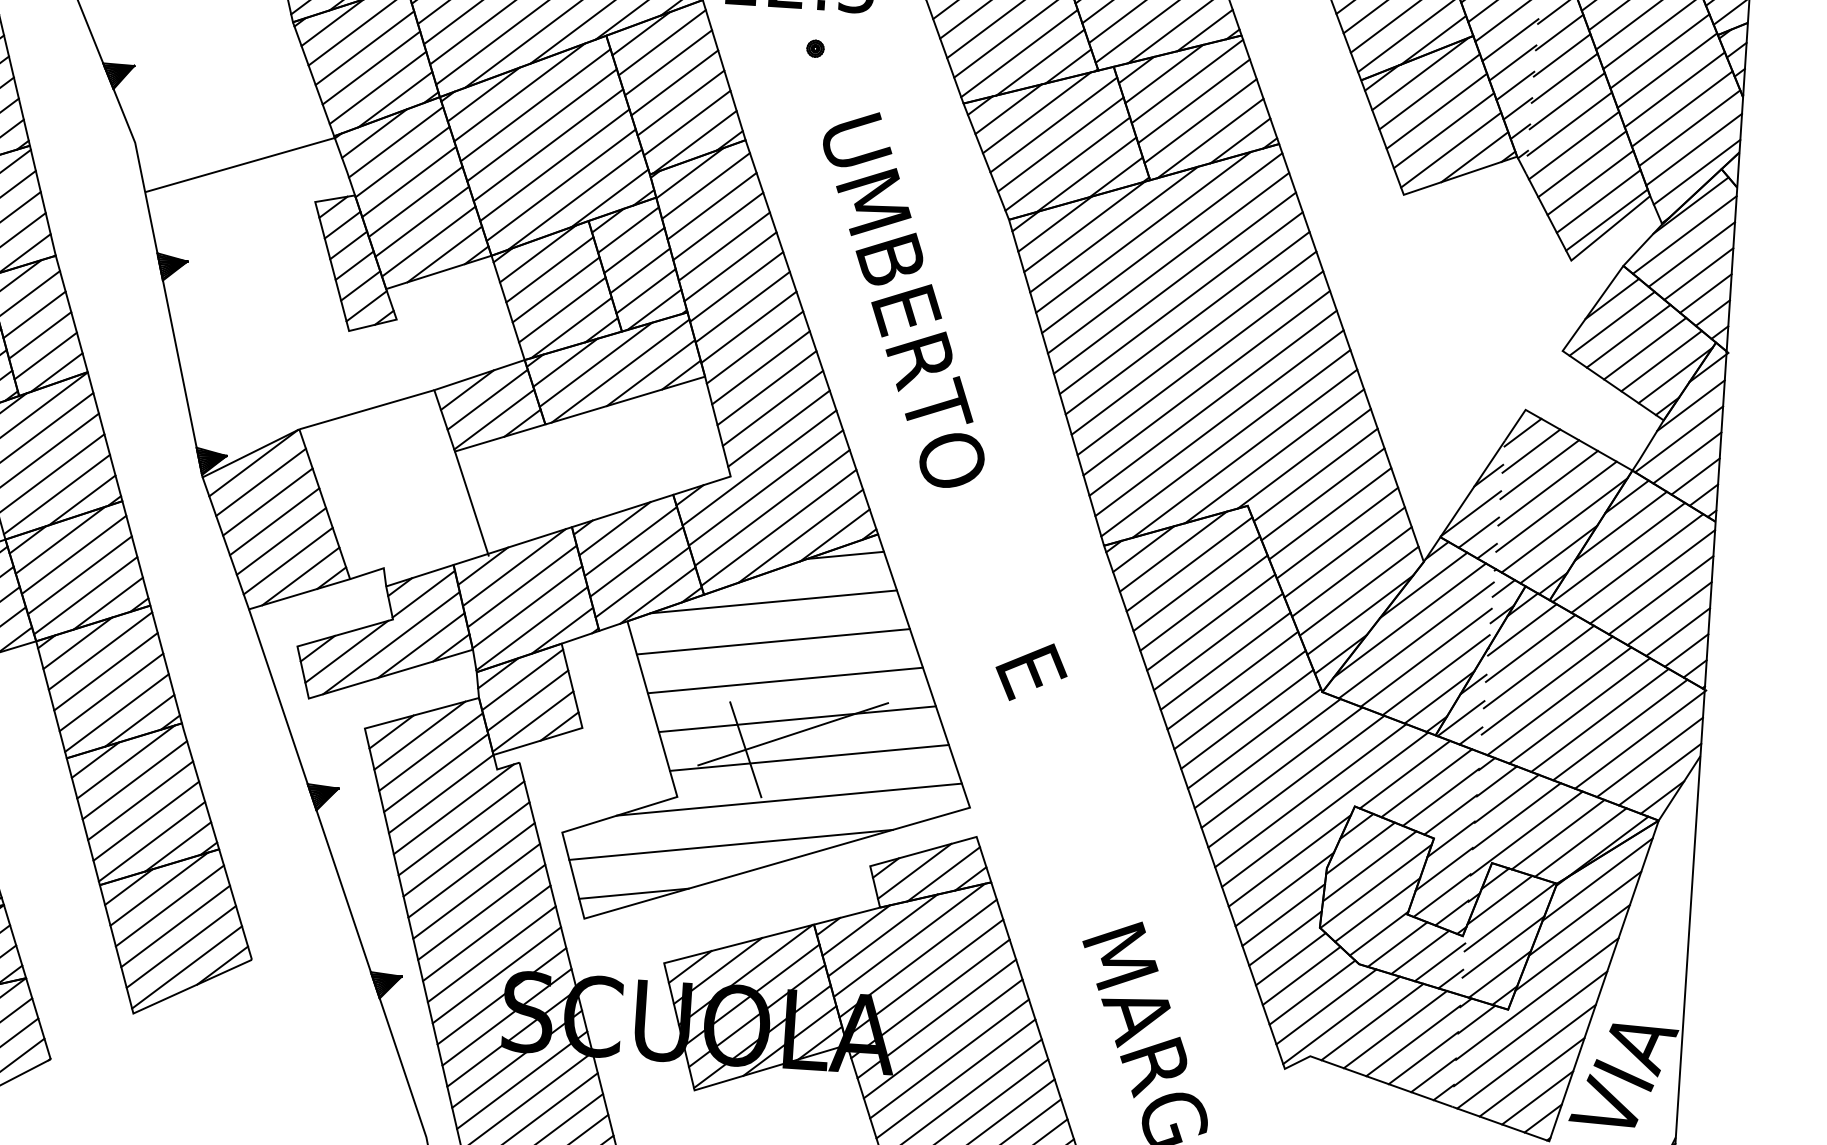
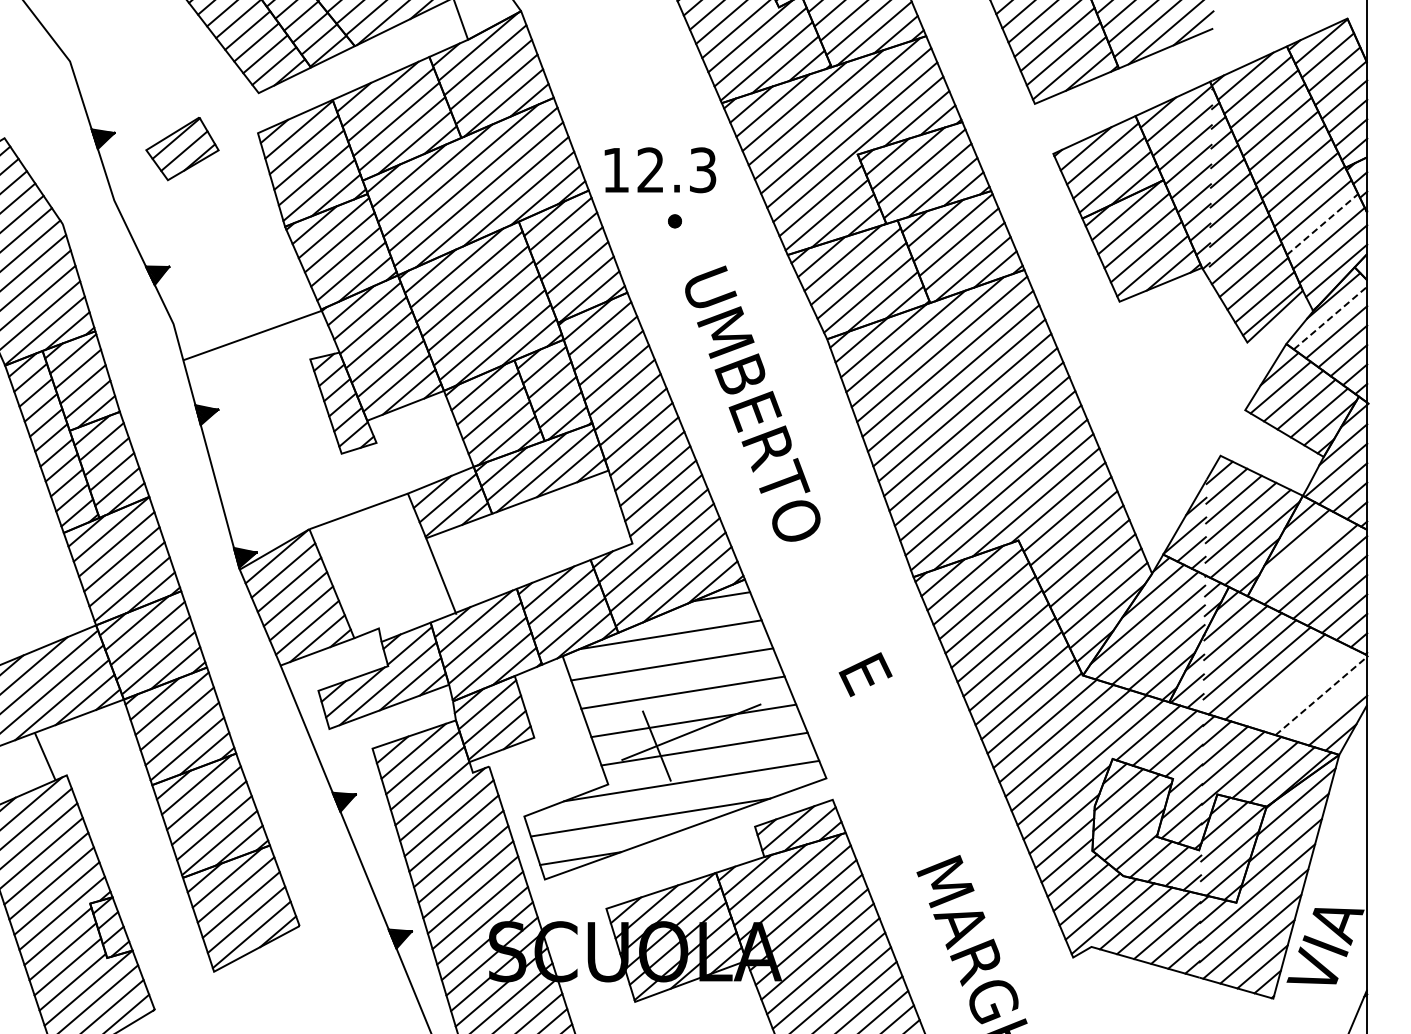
line: (1682, 109) -> (1322, 224), solid -> dashed
line: (1684, 234) -> (1330, 317), solid -> dashed
line: (1618, 552) -> (1296, 557), removed
line: (1599, 719) -> (1290, 682), removed
line: (1619, 728) -> (1305, 688), removed
line: (1641, 739) -> (1322, 695), solid -> dashed
line: (1649, 757) -> (1329, 708), removed

